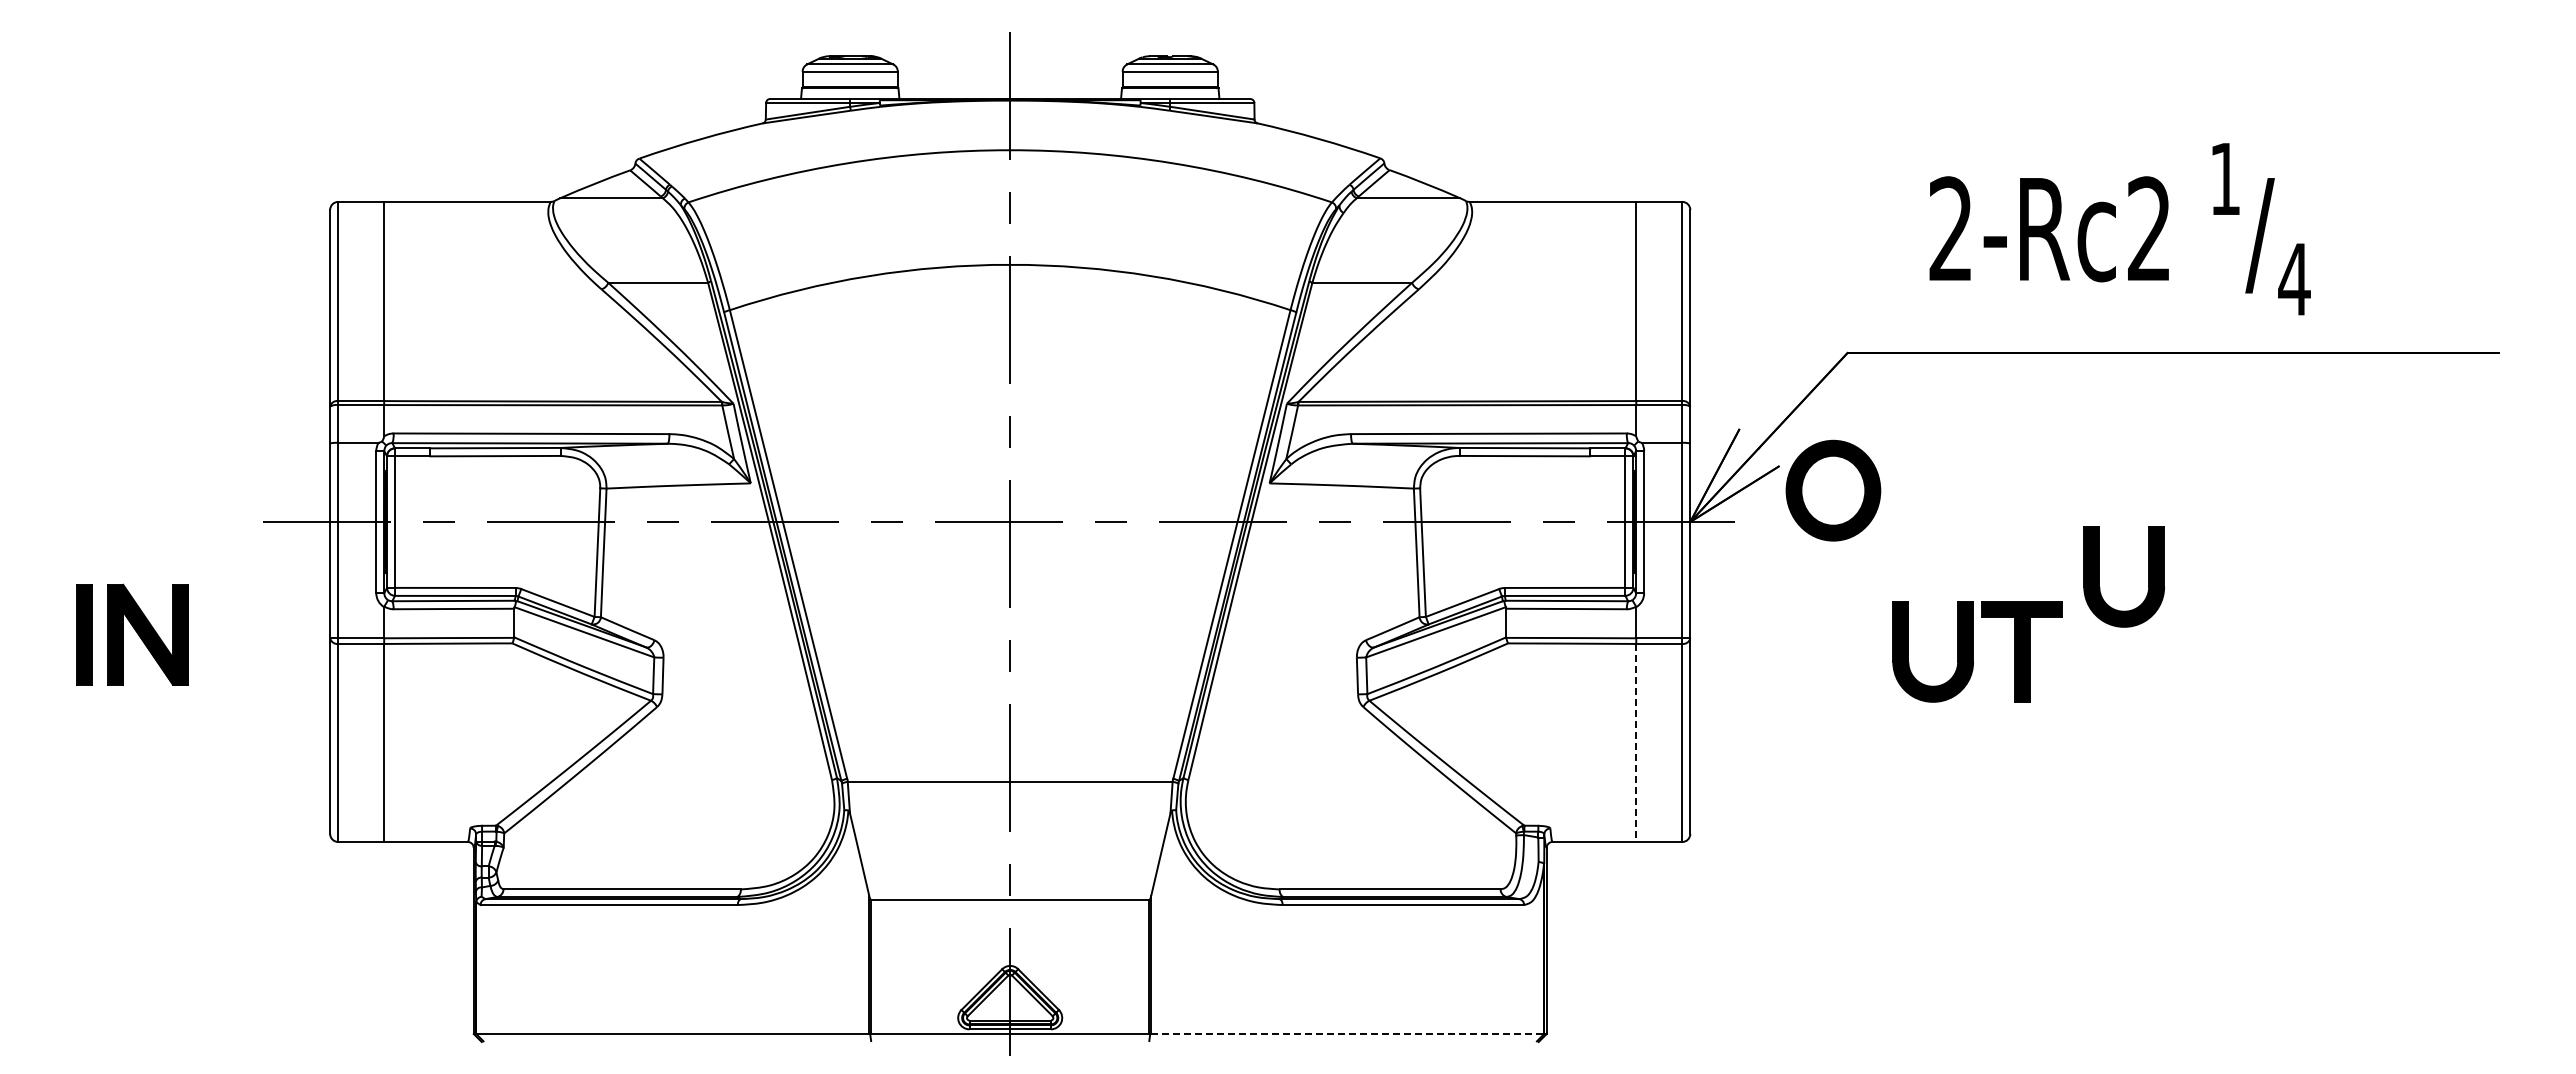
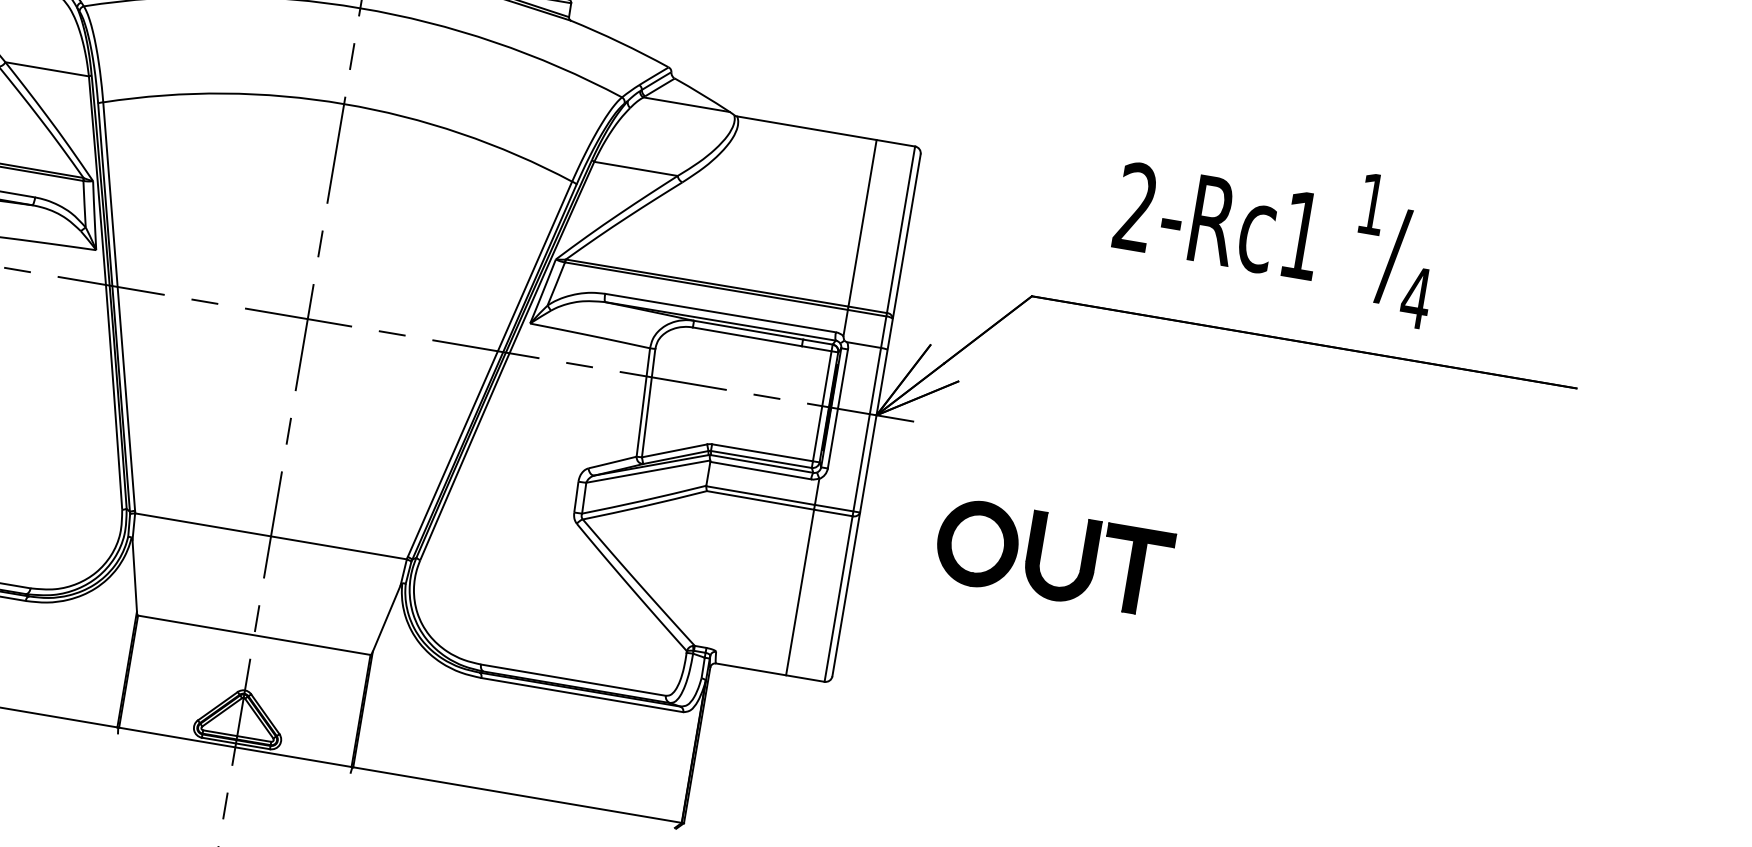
text: (2148, 228) -> (1301, 234), 2-Rc2 -> 2-Rc1
part: (1833, 490) -> (977, 543), moved
part: (2099, 576) -> (1211, 518), removed
line: (1636, 743) -> (800, 592), dashed -> solid
line: (1348, 1034) -> (518, 795), dashed -> solid

